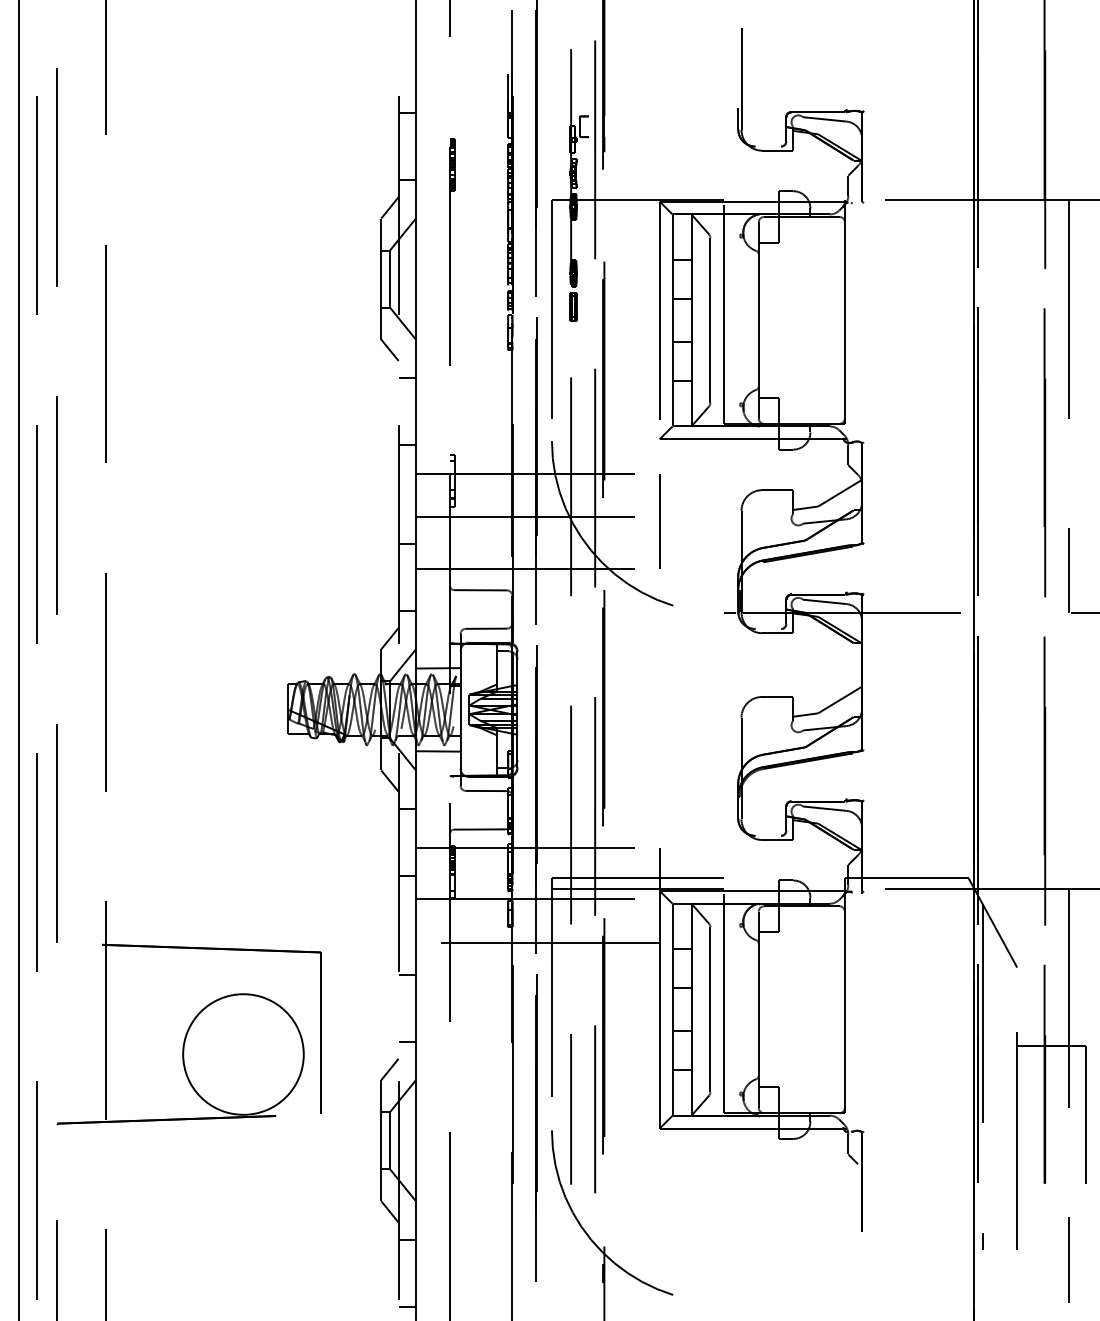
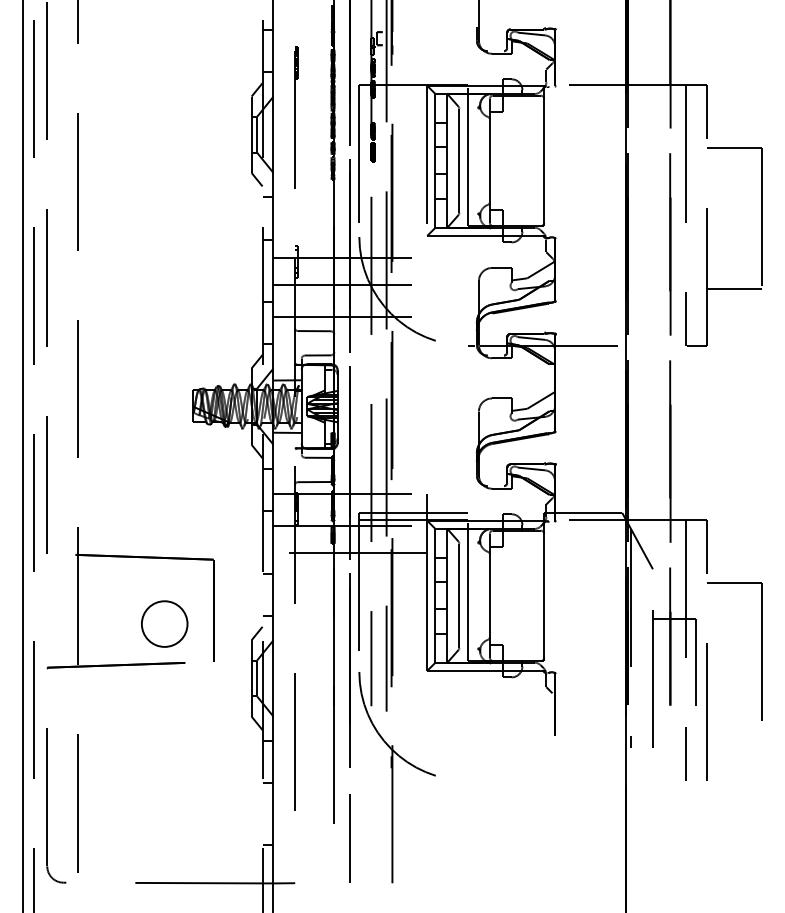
line: (658, 521) -> (426, 287), removed
circle: (243, 1055) -> (164, 624), size x0.6

